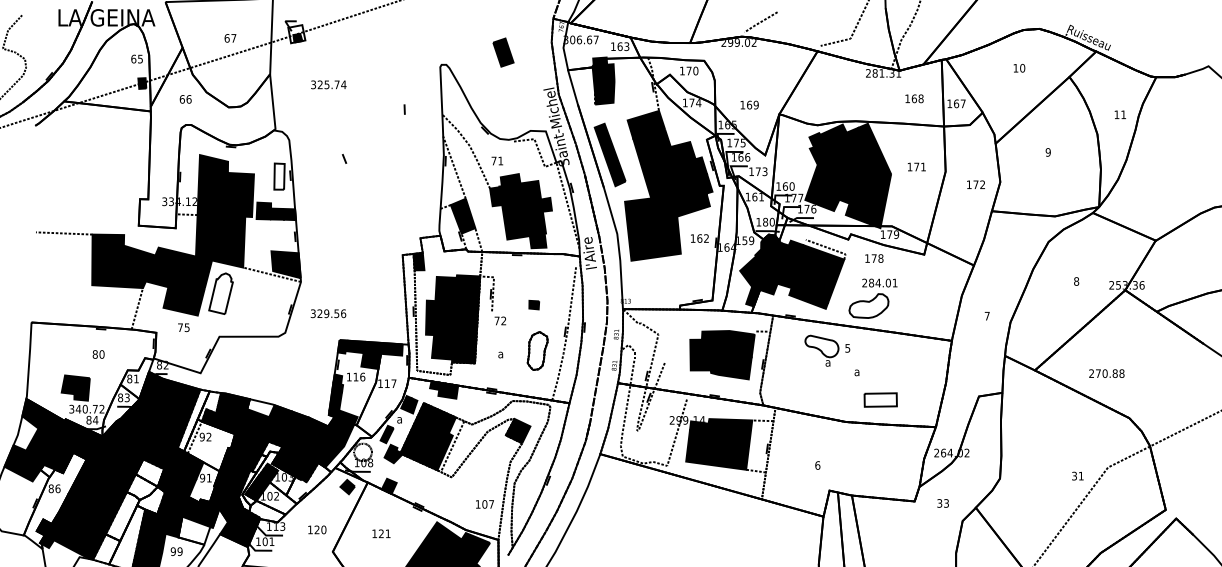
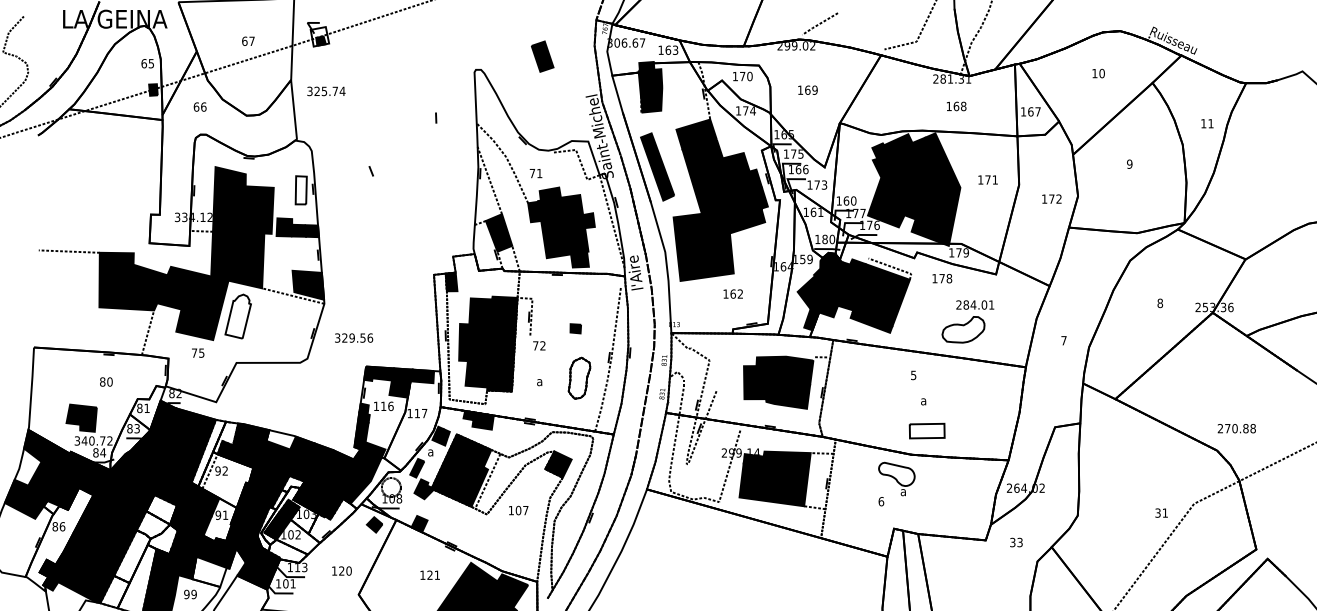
text: (328, 84) -> (326, 91), moved
text: (914, 98) -> (956, 106), moved
text: (749, 104) -> (807, 89), moved
text: (699, 238) -> (732, 293), moved
part: (872, 298) -> (967, 321), moved
part: (821, 350) -> (896, 478), moved
text: (1106, 373) -> (1236, 428), moved
part: (880, 399) -> (926, 430), moved
text: (484, 504) -> (518, 510), moved
text: (380, 533) -> (429, 574), moved

